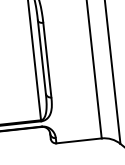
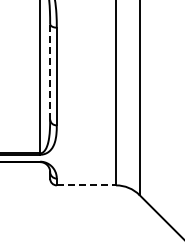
line: (42, 56) -> (50, 71), solid -> dashed
line: (79, 140) -> (86, 185), solid -> dashed

